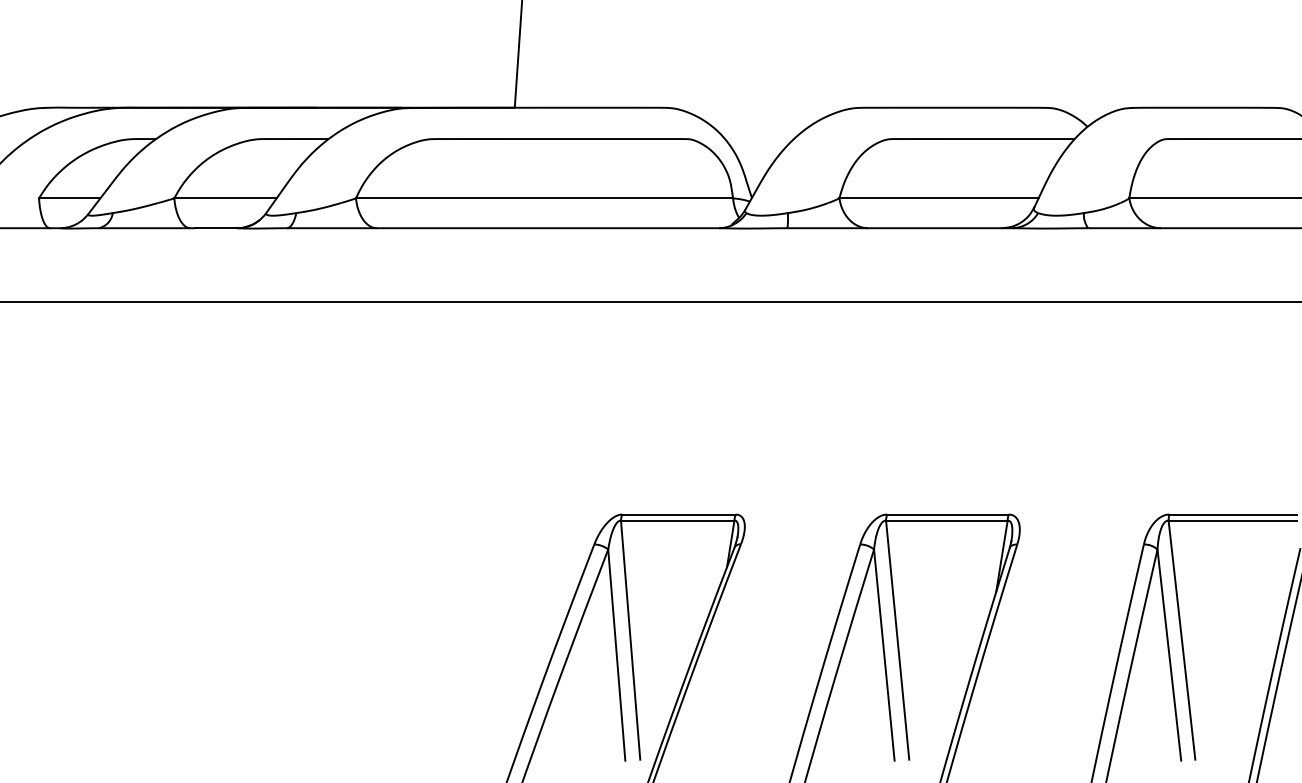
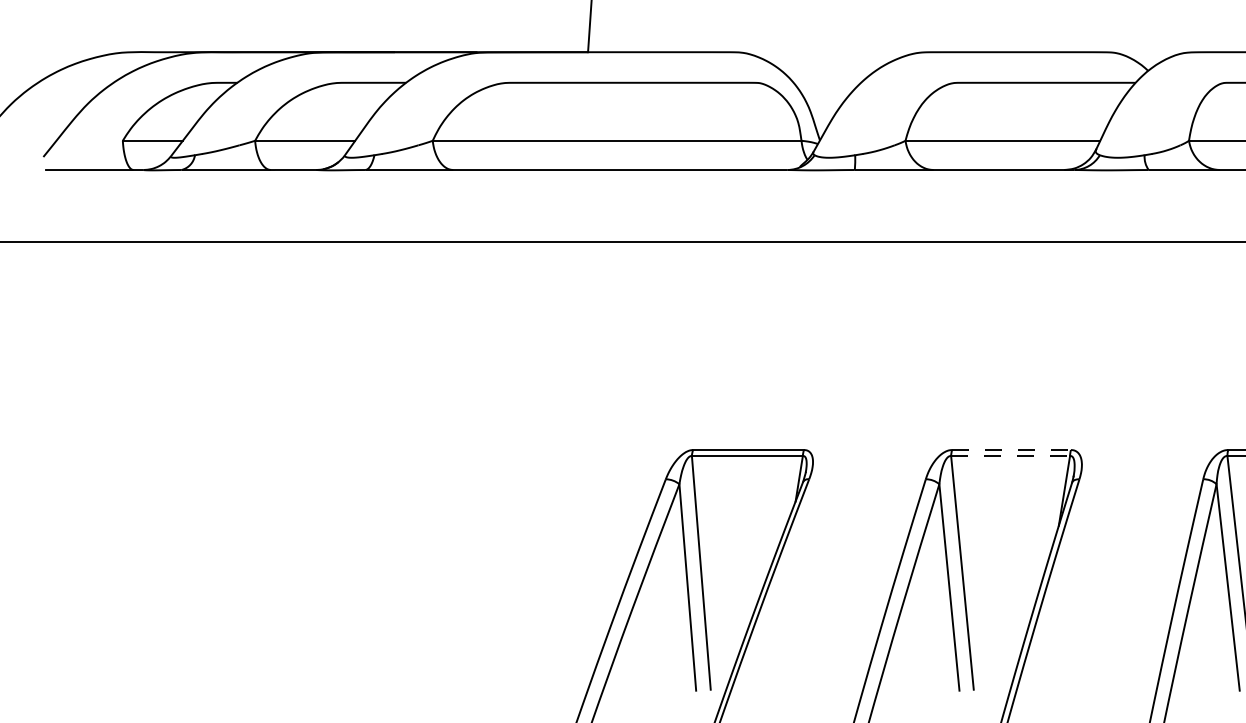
line: (947, 514) -> (1011, 449), solid -> dashed
line: (946, 520) -> (1010, 455), solid -> dashed

